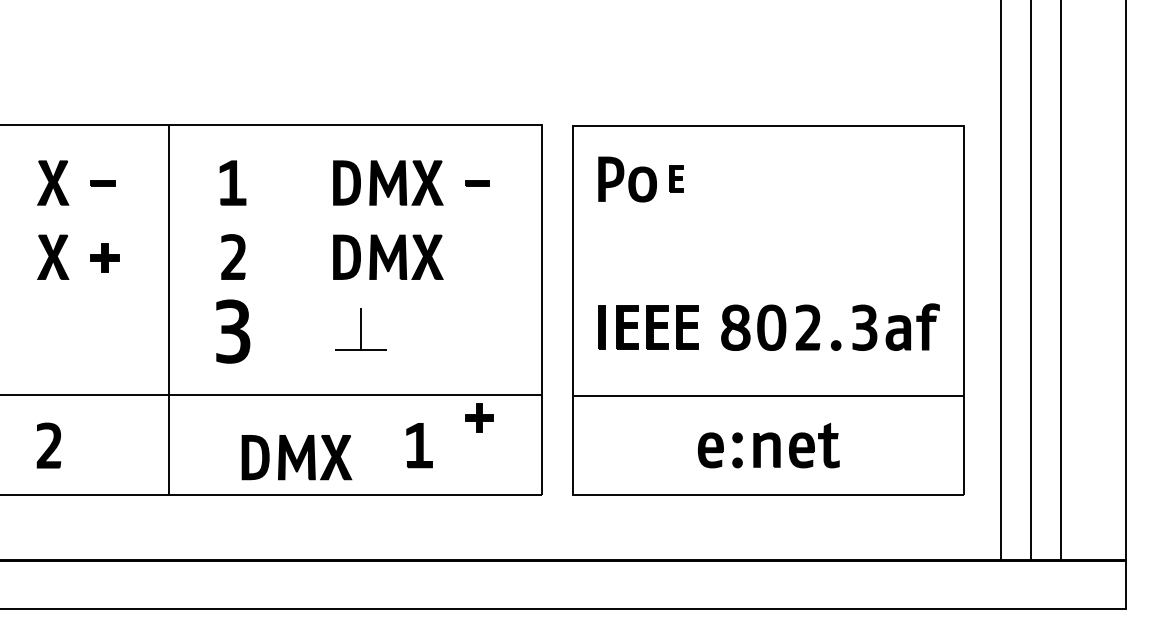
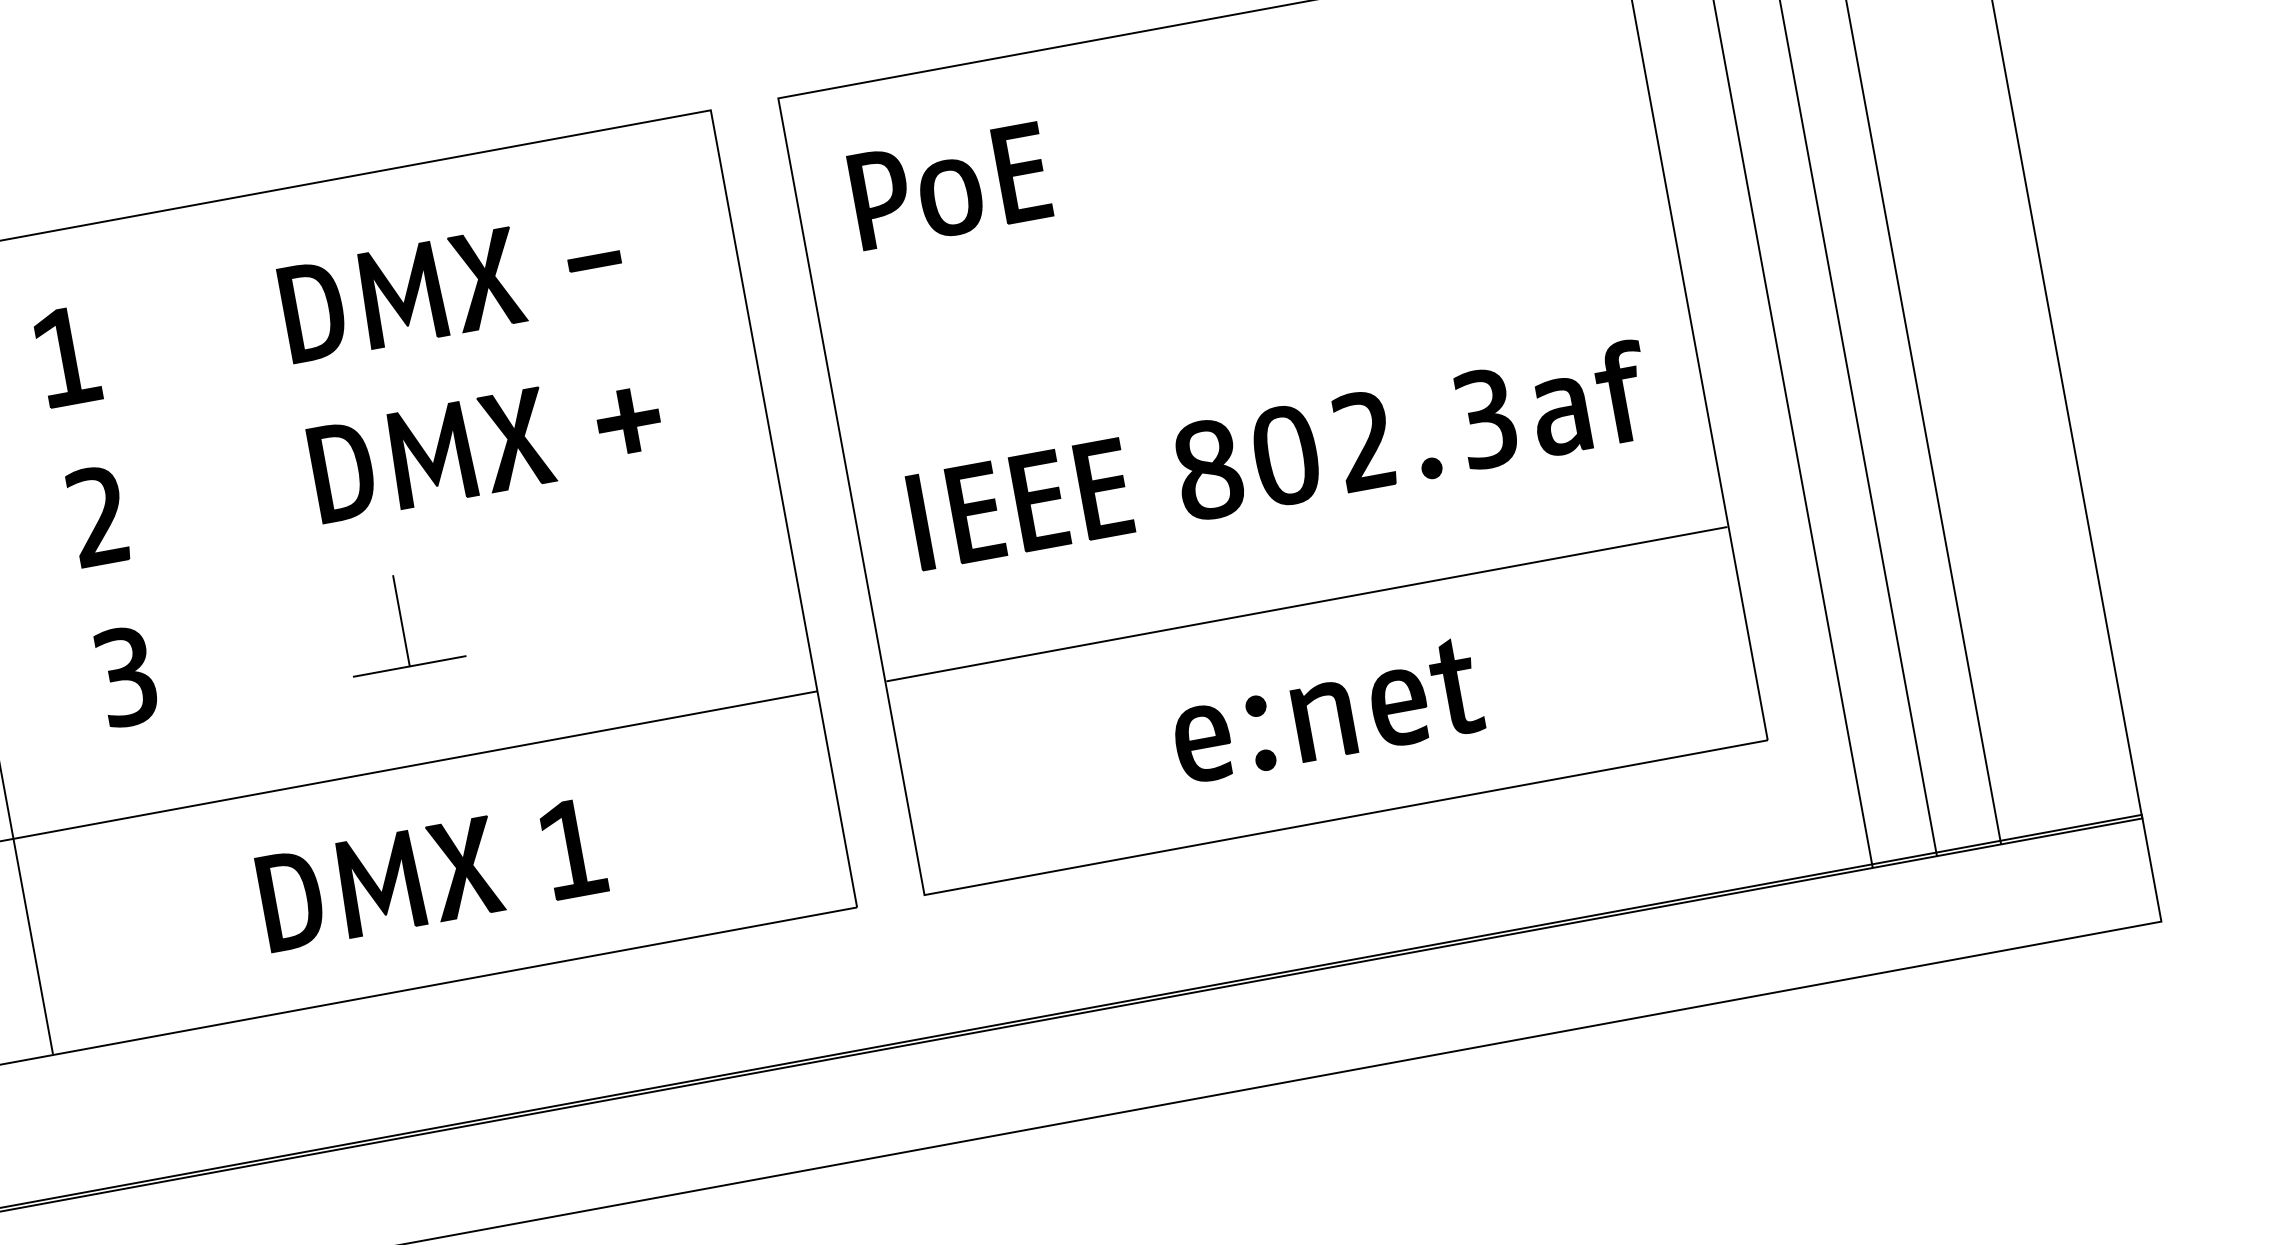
part: (676, 179) -> (1022, 173), size x1.67
part: (233, 331) -> (127, 676), size x0.71
part: (479, 417) -> (628, 419), moved
part: (296, 457) -> (379, 884), moved

